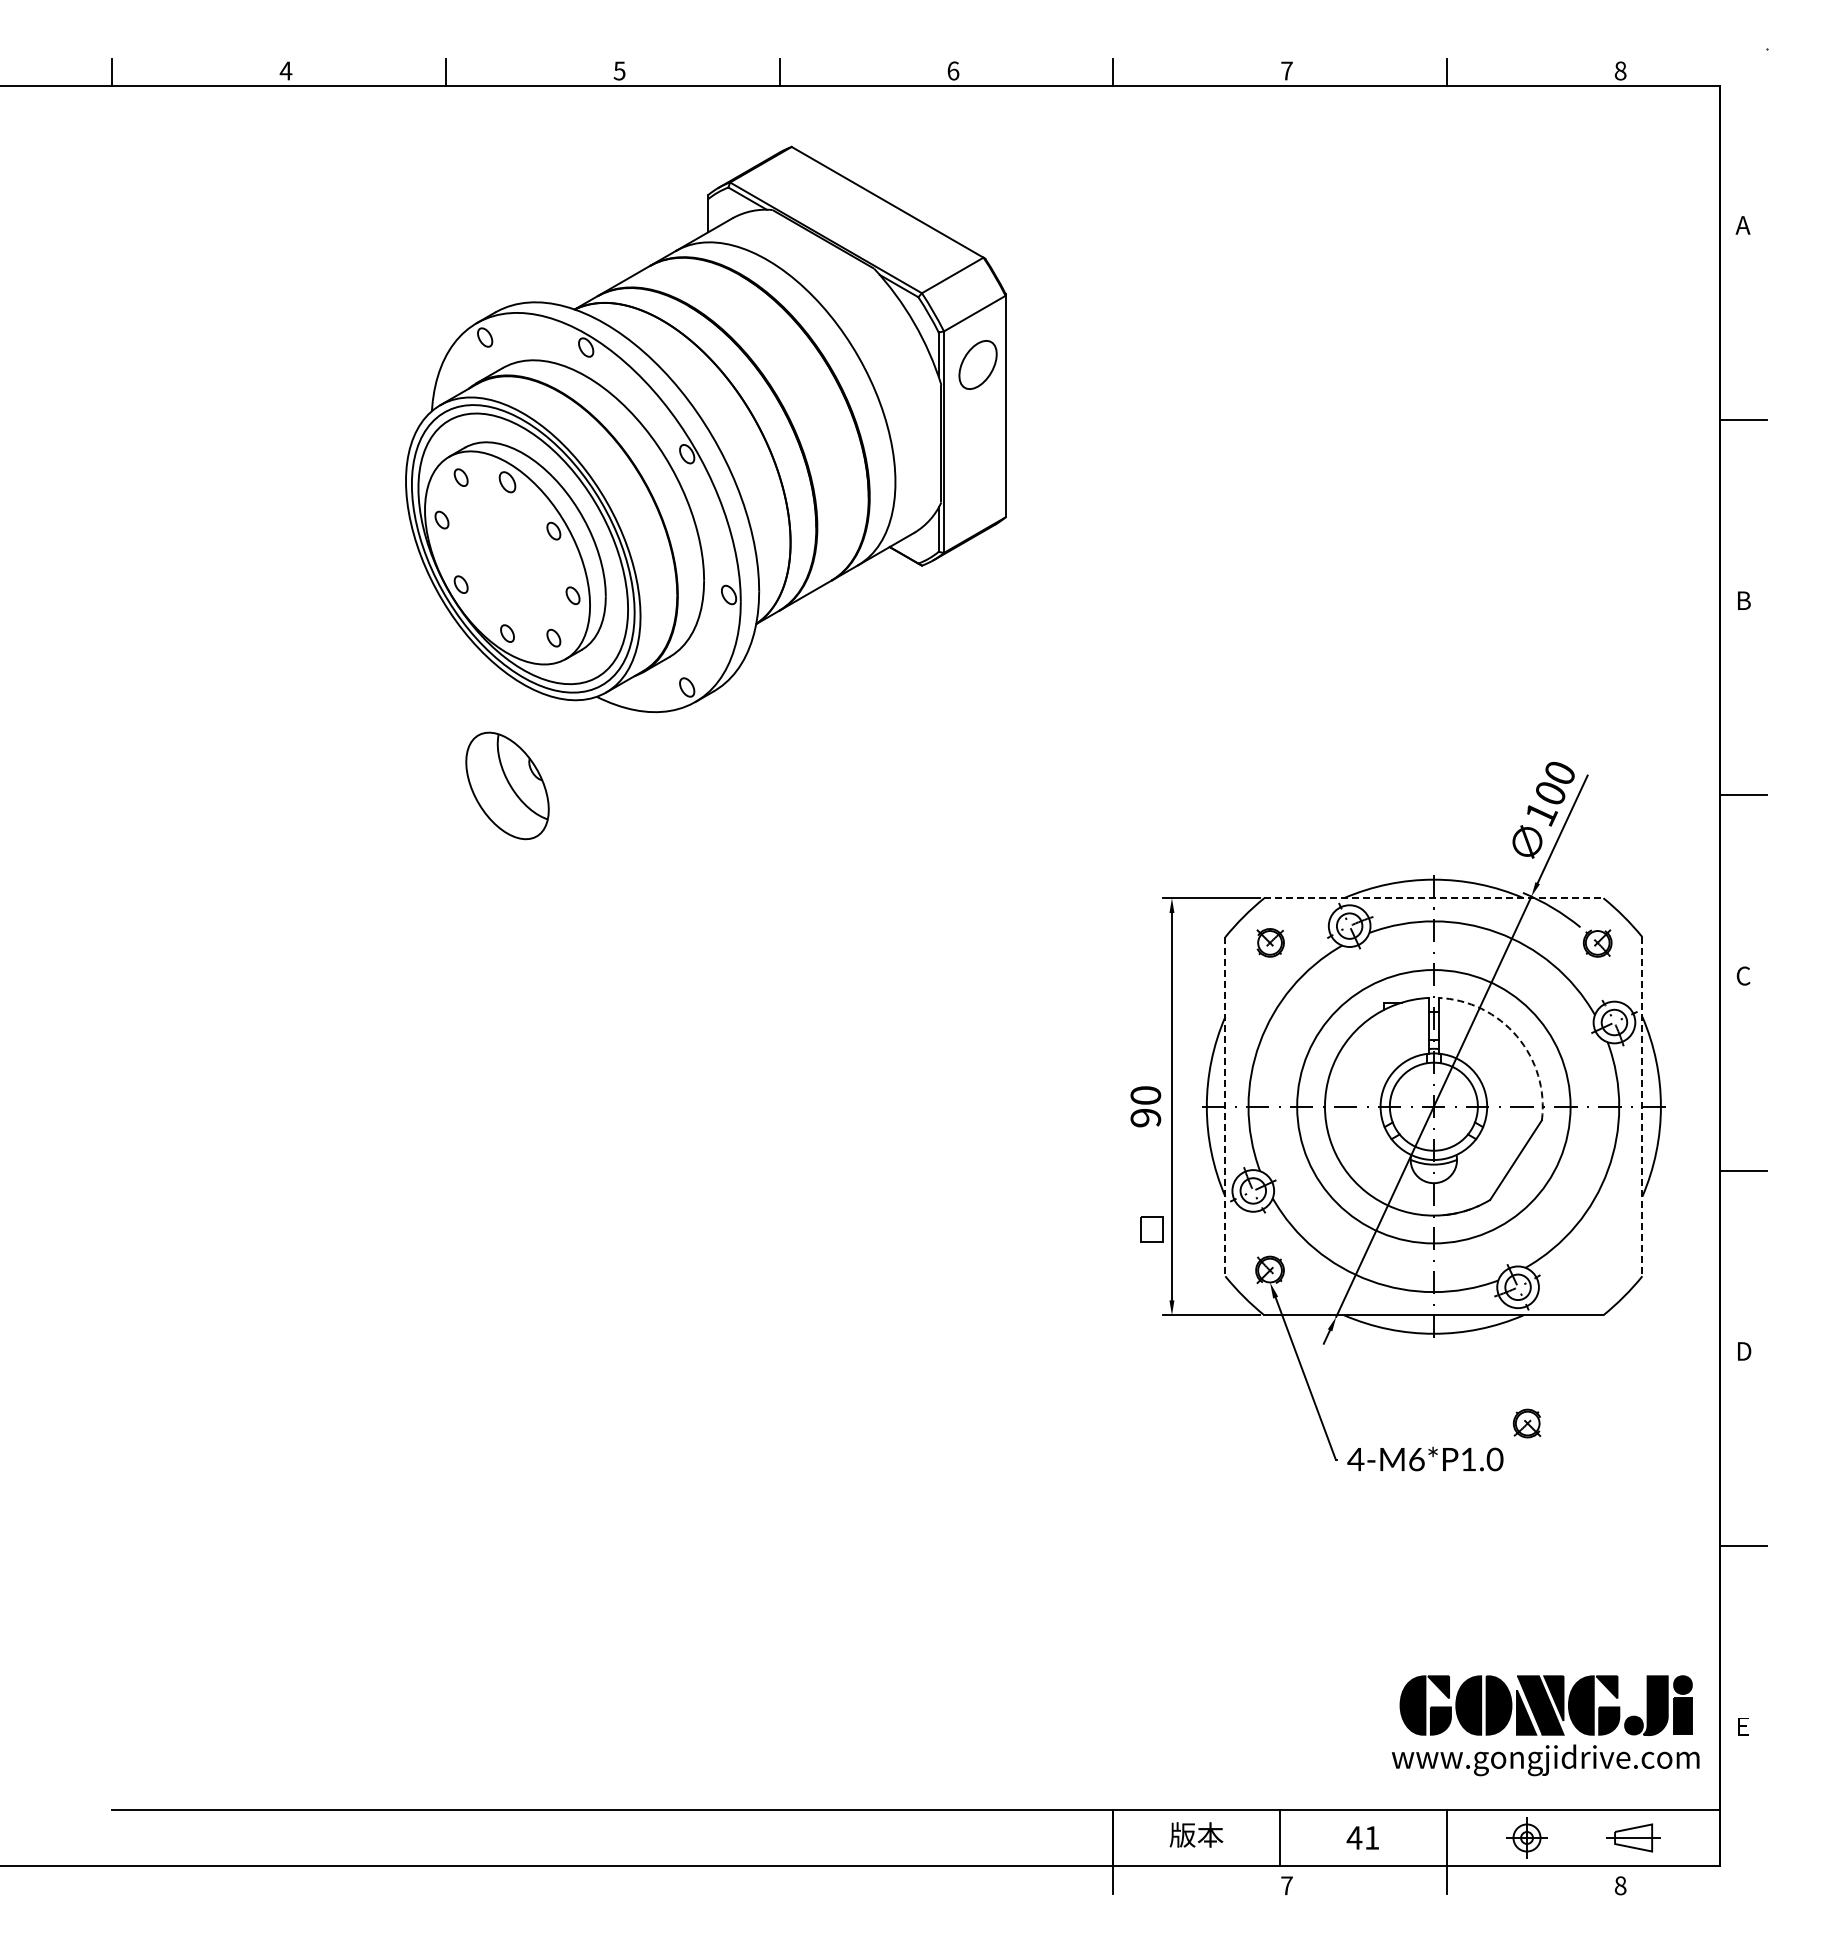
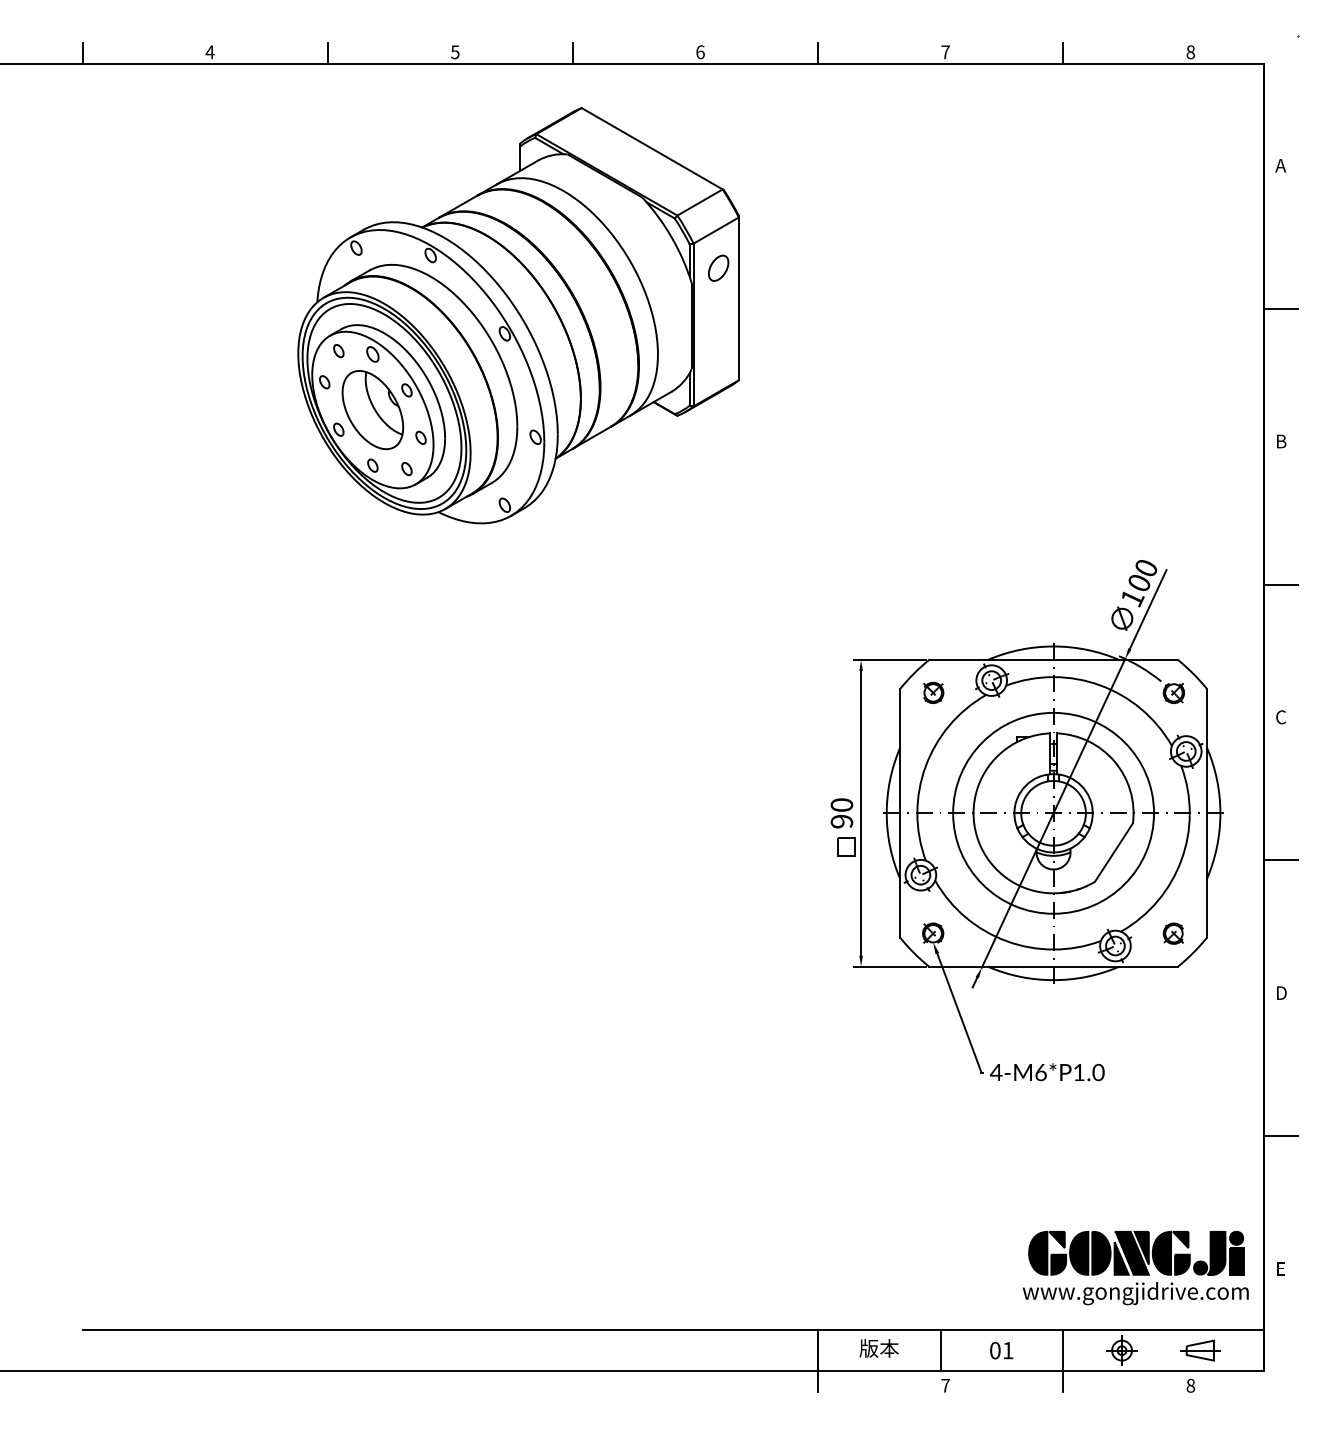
part: (977, 364) -> (718, 267), size x0.71
part: (507, 785) -> (372, 409), moved
line: (1433, 898) -> (1053, 660), dashed -> solid
arc: (1517, 1036) -> (1115, 761), dashed -> solid
line: (1225, 1106) -> (900, 813), dashed -> solid
line: (1642, 1106) -> (1206, 813), dashed -> solid
part: (1151, 1229) -> (846, 846), moved
part: (1526, 1423) -> (1173, 933), moved
text: (1354, 1837) -> (995, 1350), 41 -> 01

